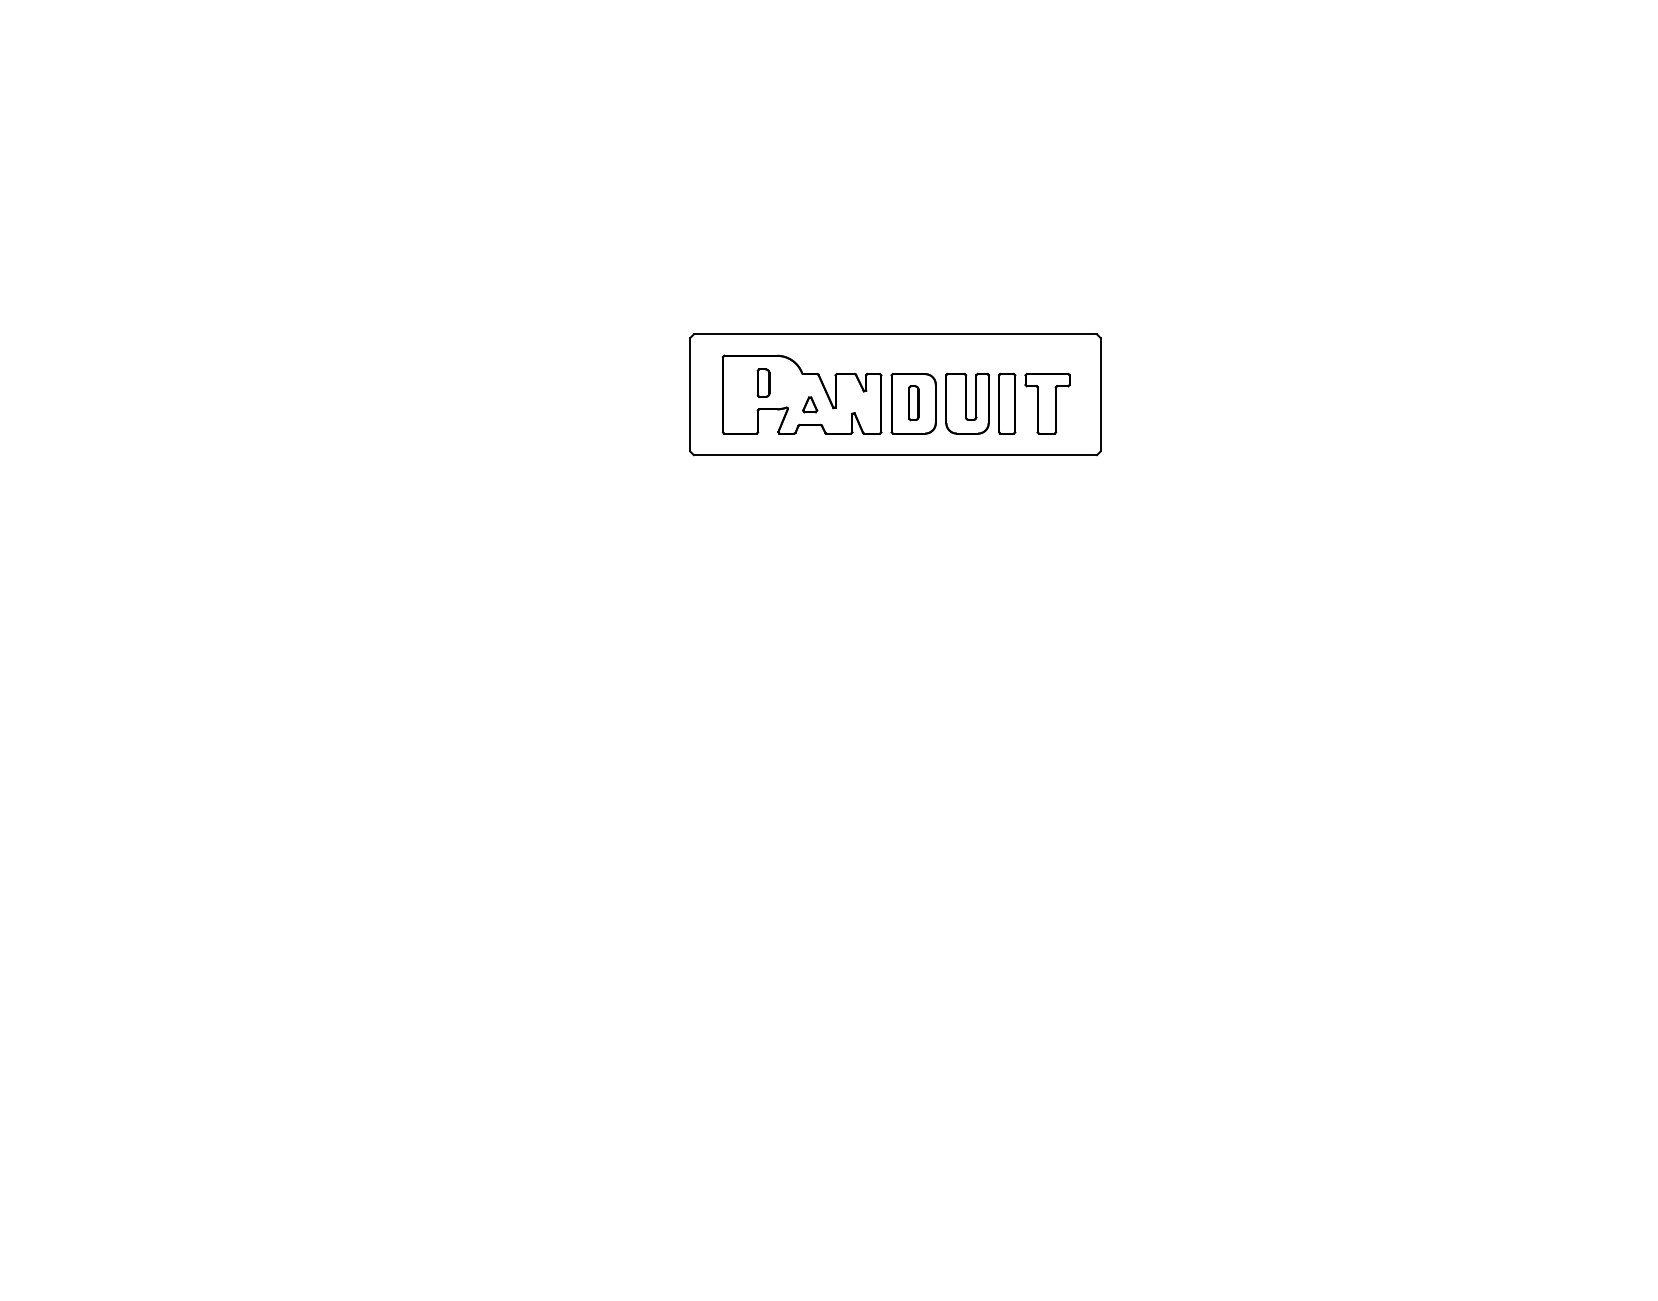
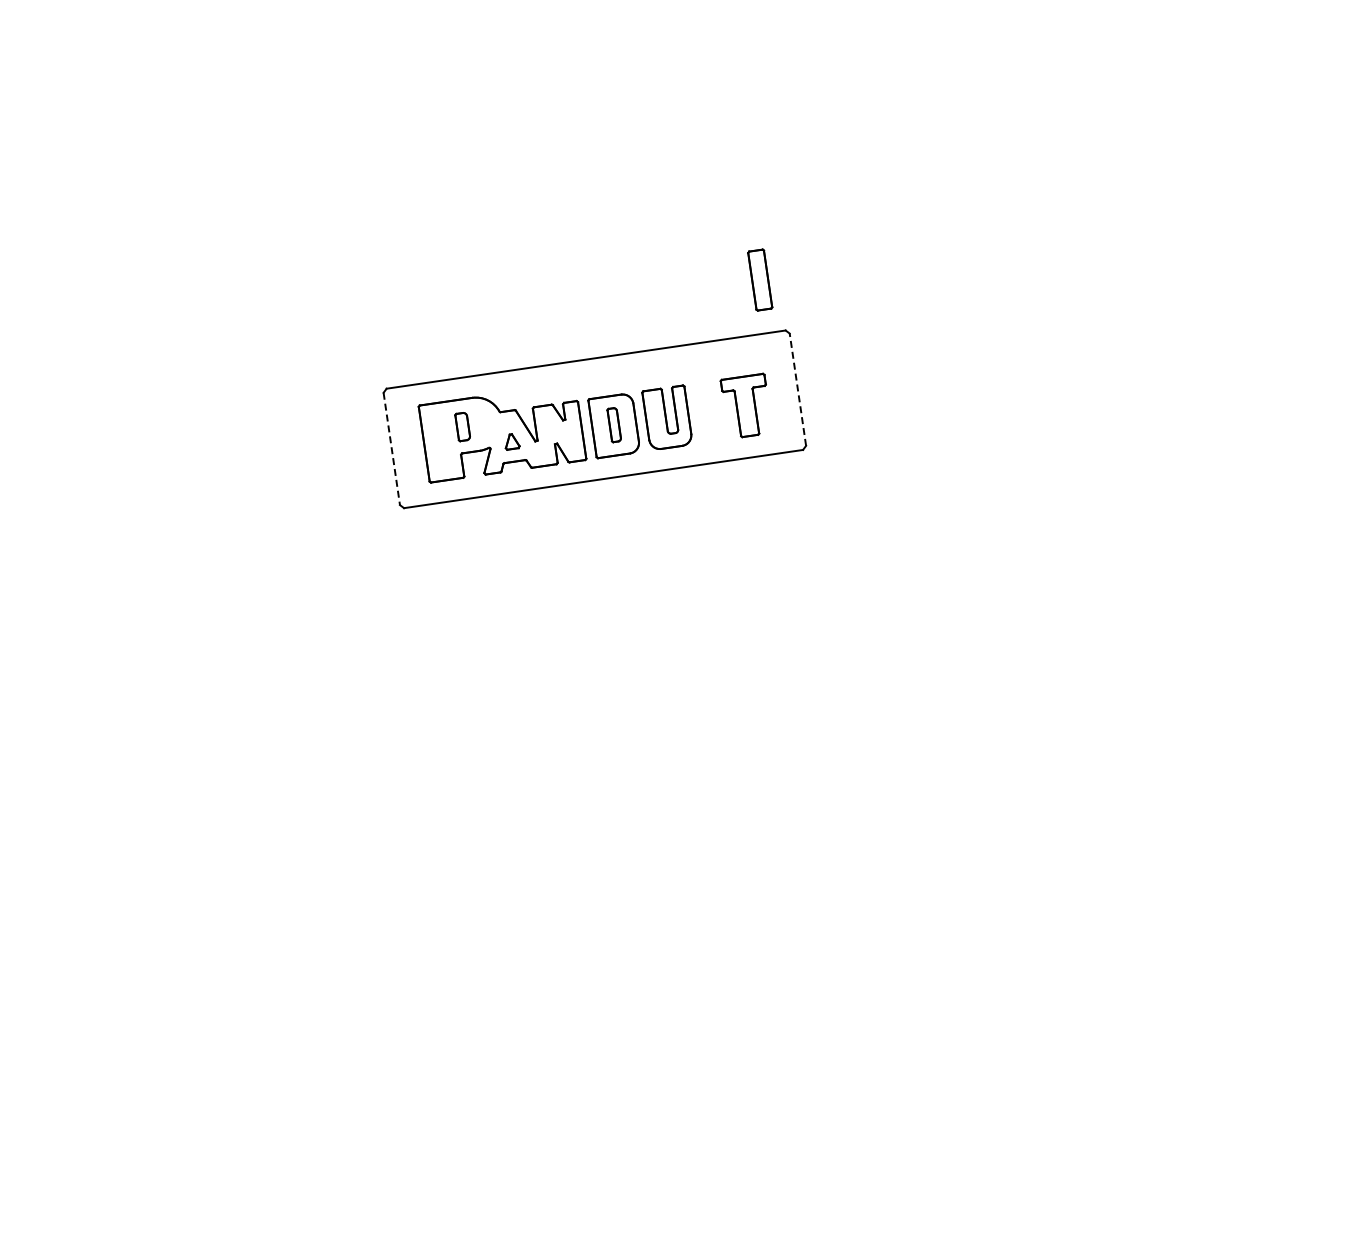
line: (690, 394) -> (392, 448), solid -> dashed
line: (1100, 394) -> (797, 389), solid -> dashed
part: (1007, 403) -> (760, 279), moved

